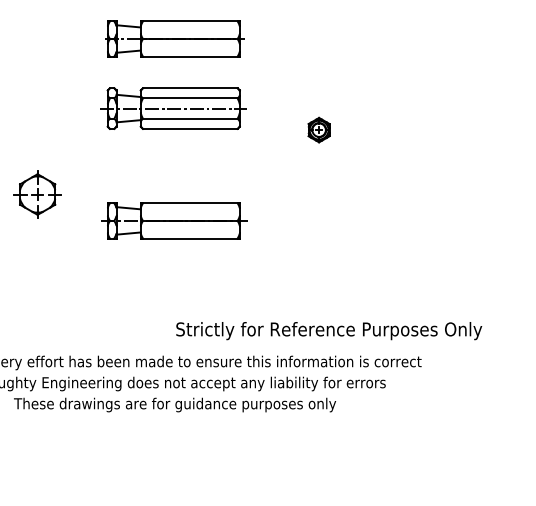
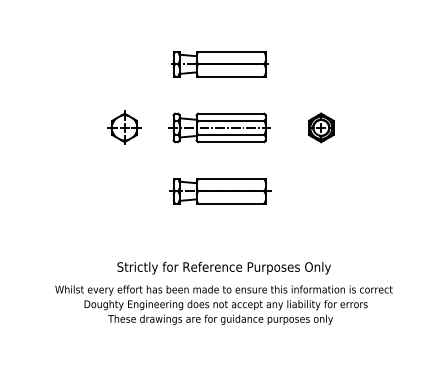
part: (173, 108) -> (219, 127), moved
part: (318, 129) -> (320, 127), size x1.67
part: (37, 193) -> (124, 127), moved
text: (328, 330) -> (223, 267), moved

